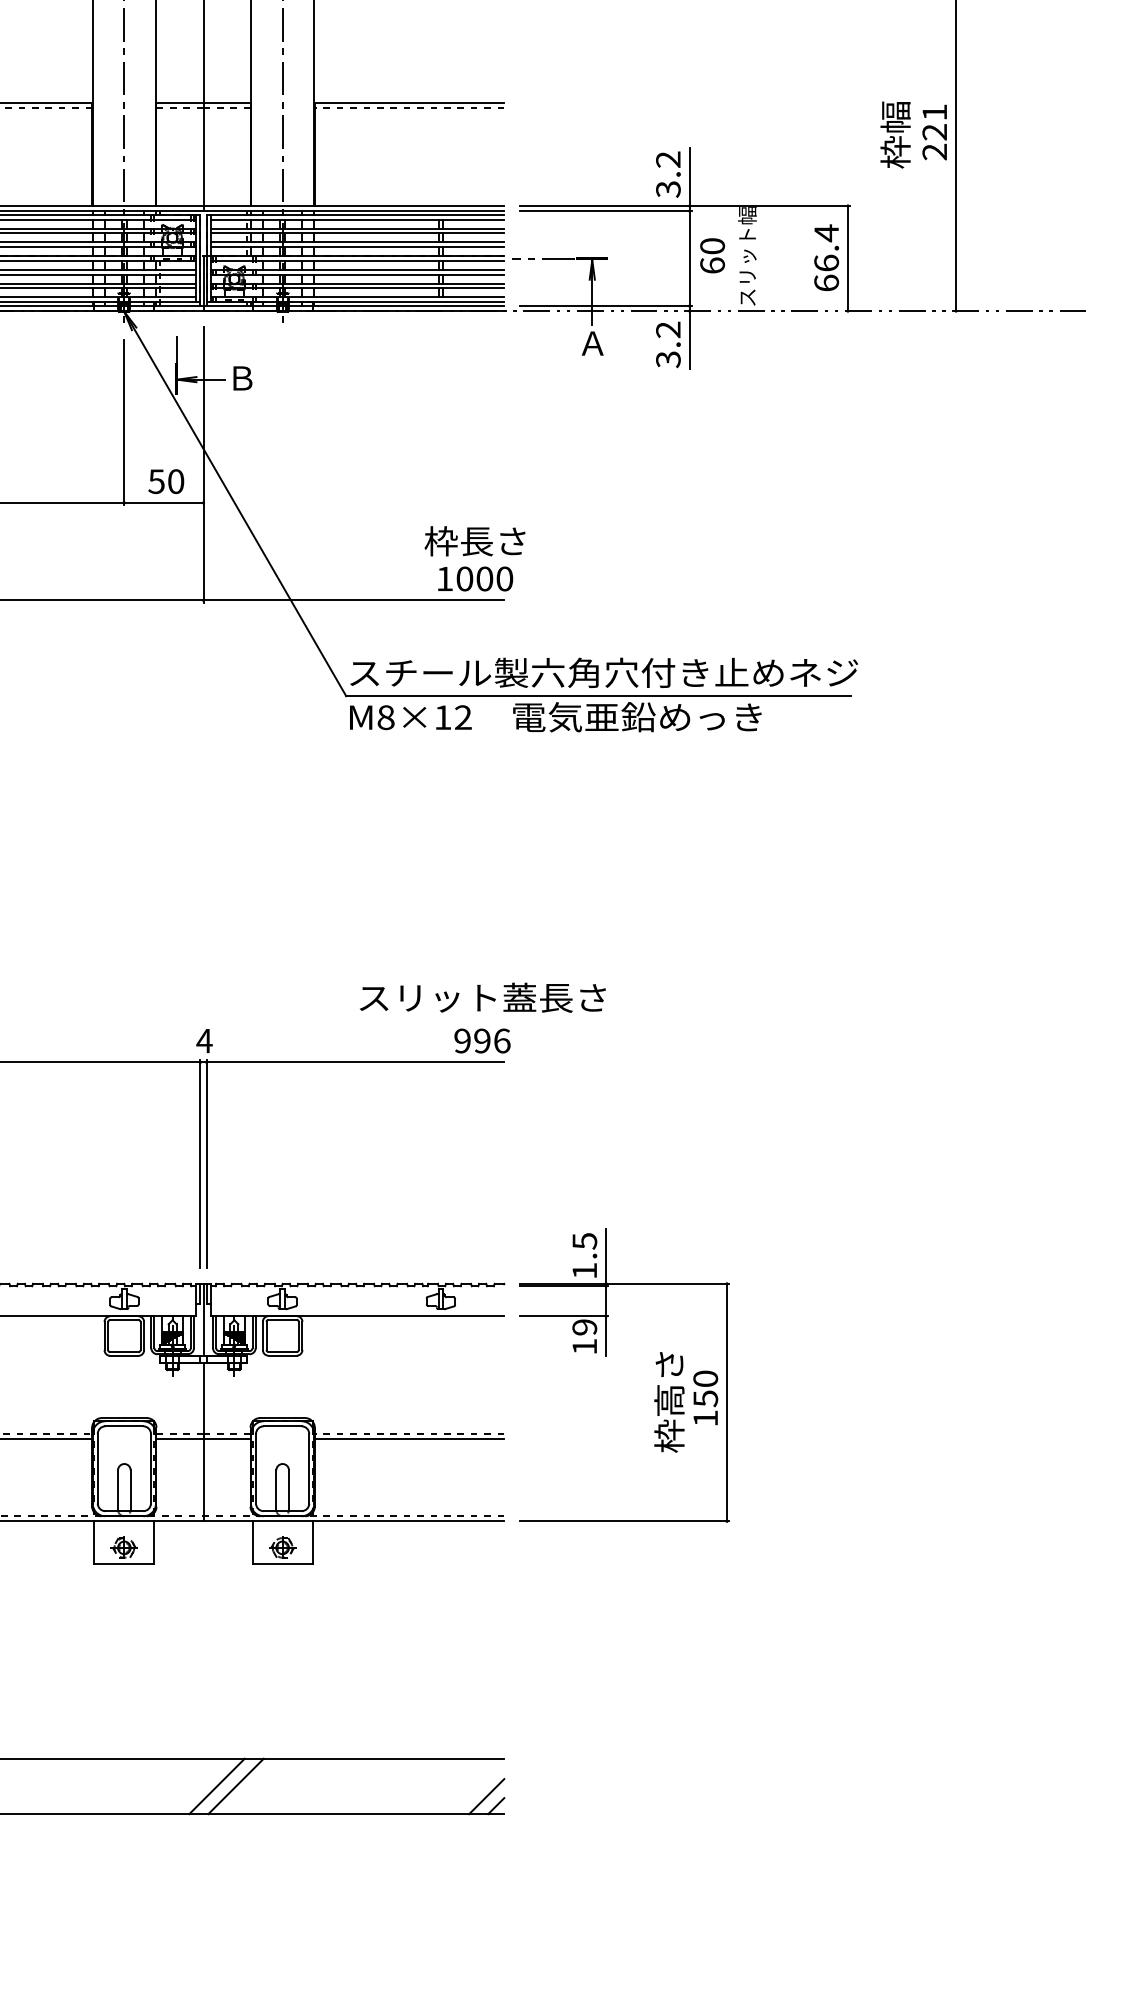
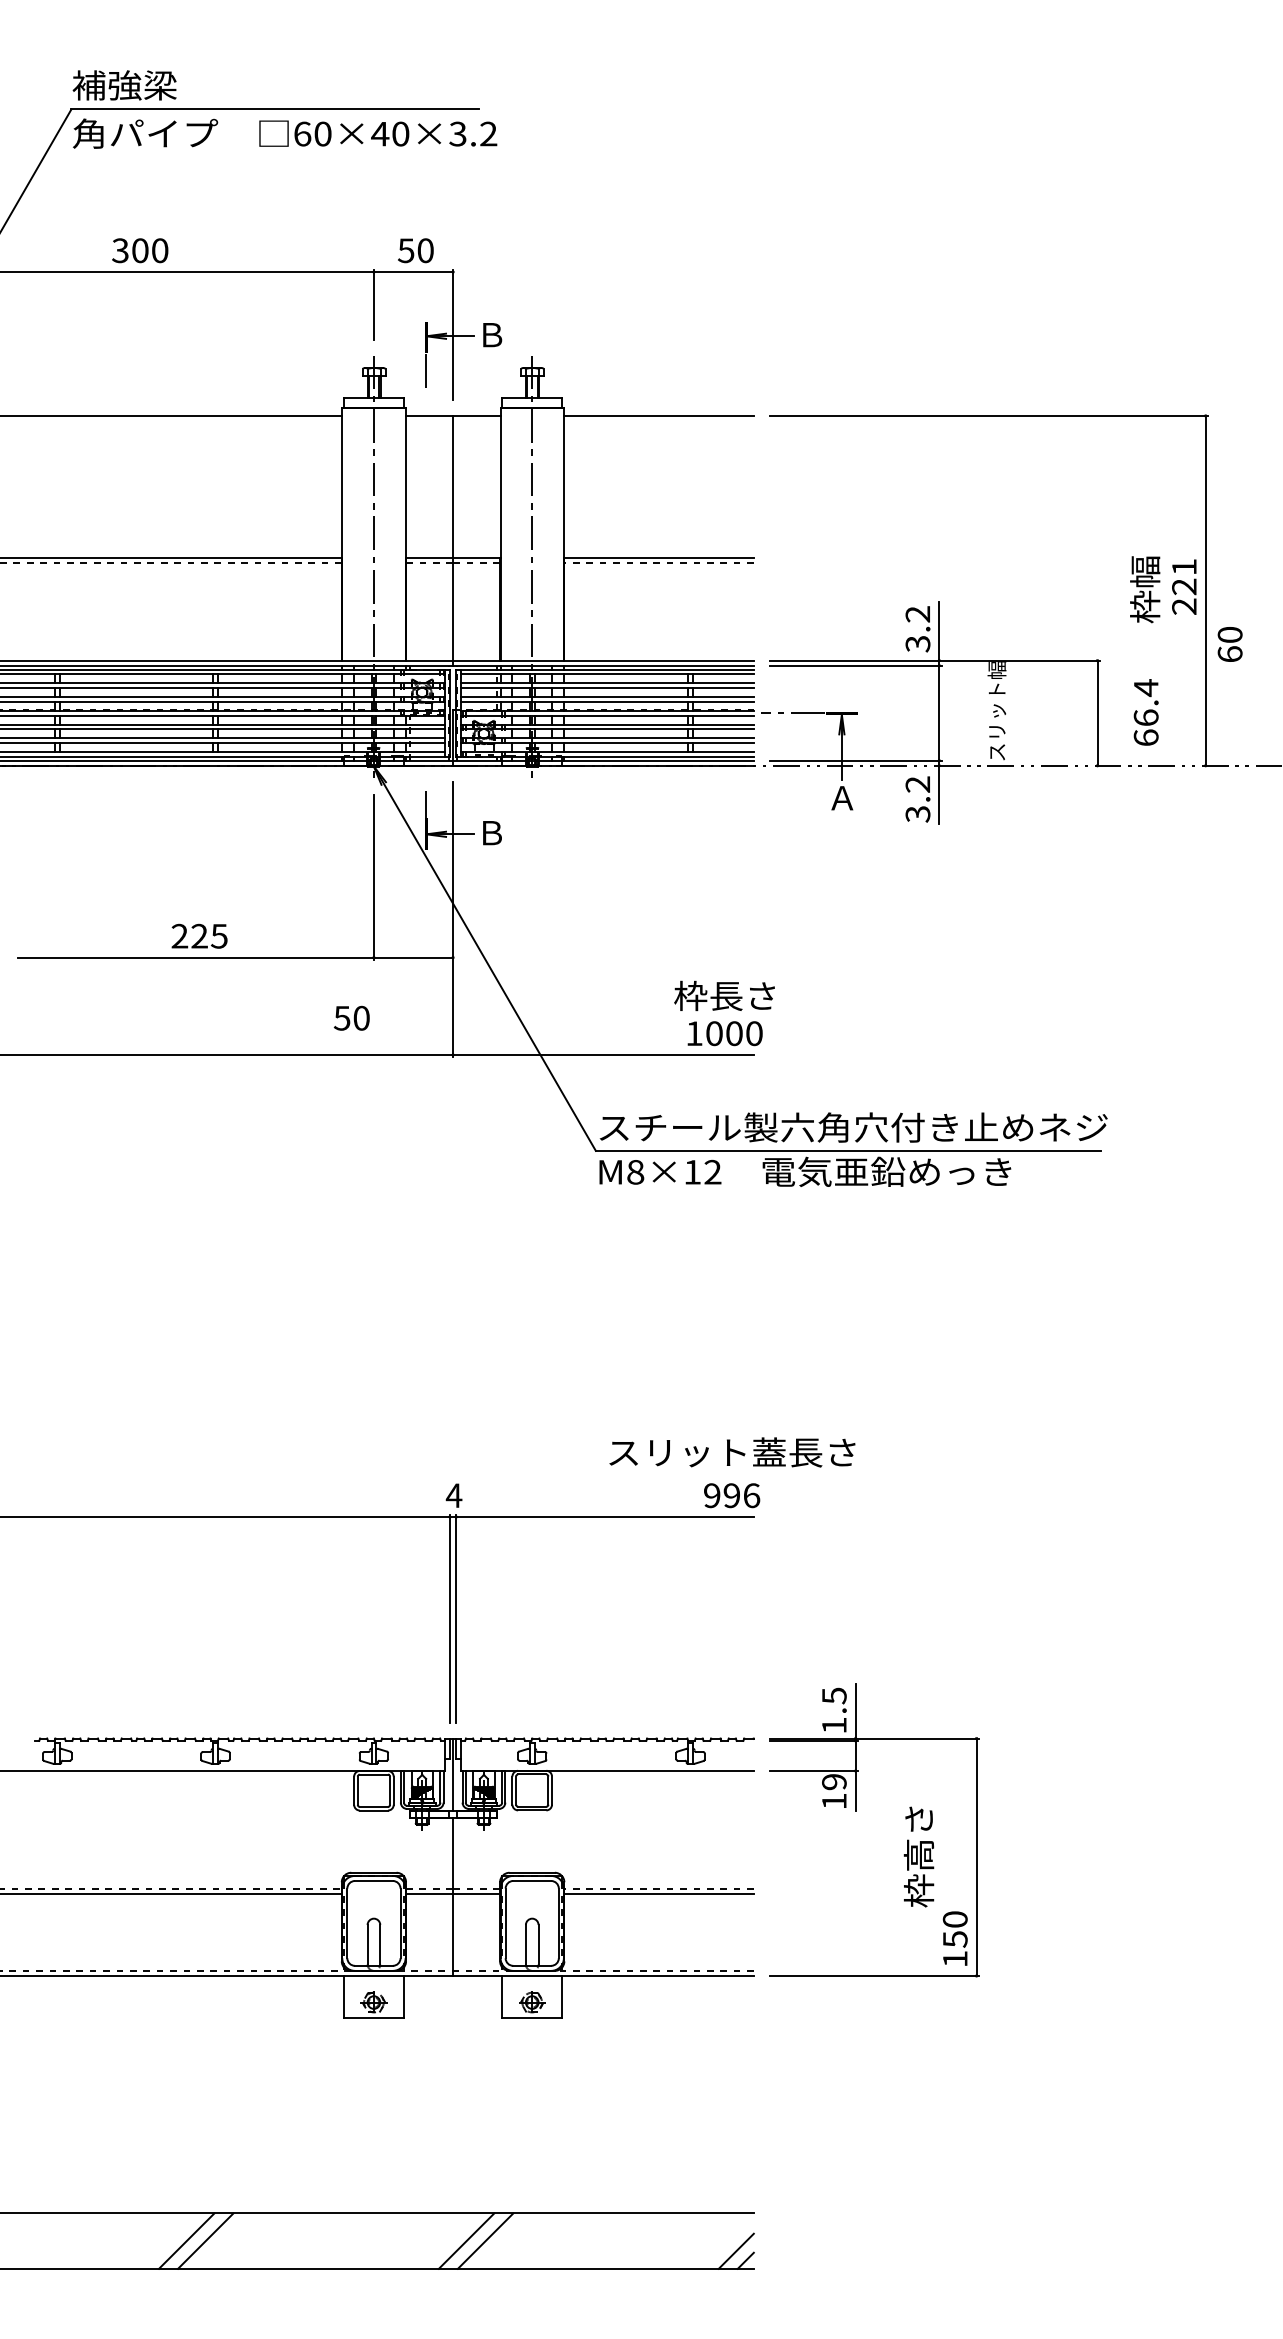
text: (711, 255) -> (1229, 644), moved
text: (825, 257) -> (1145, 712), moved
text: (165, 480) -> (351, 1017), moved
text: (704, 1397) -> (954, 1938), moved

